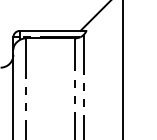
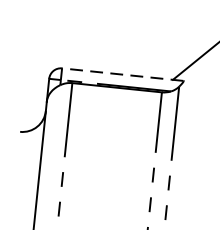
line: (52, 30) -> (121, 73), solid -> dashed

